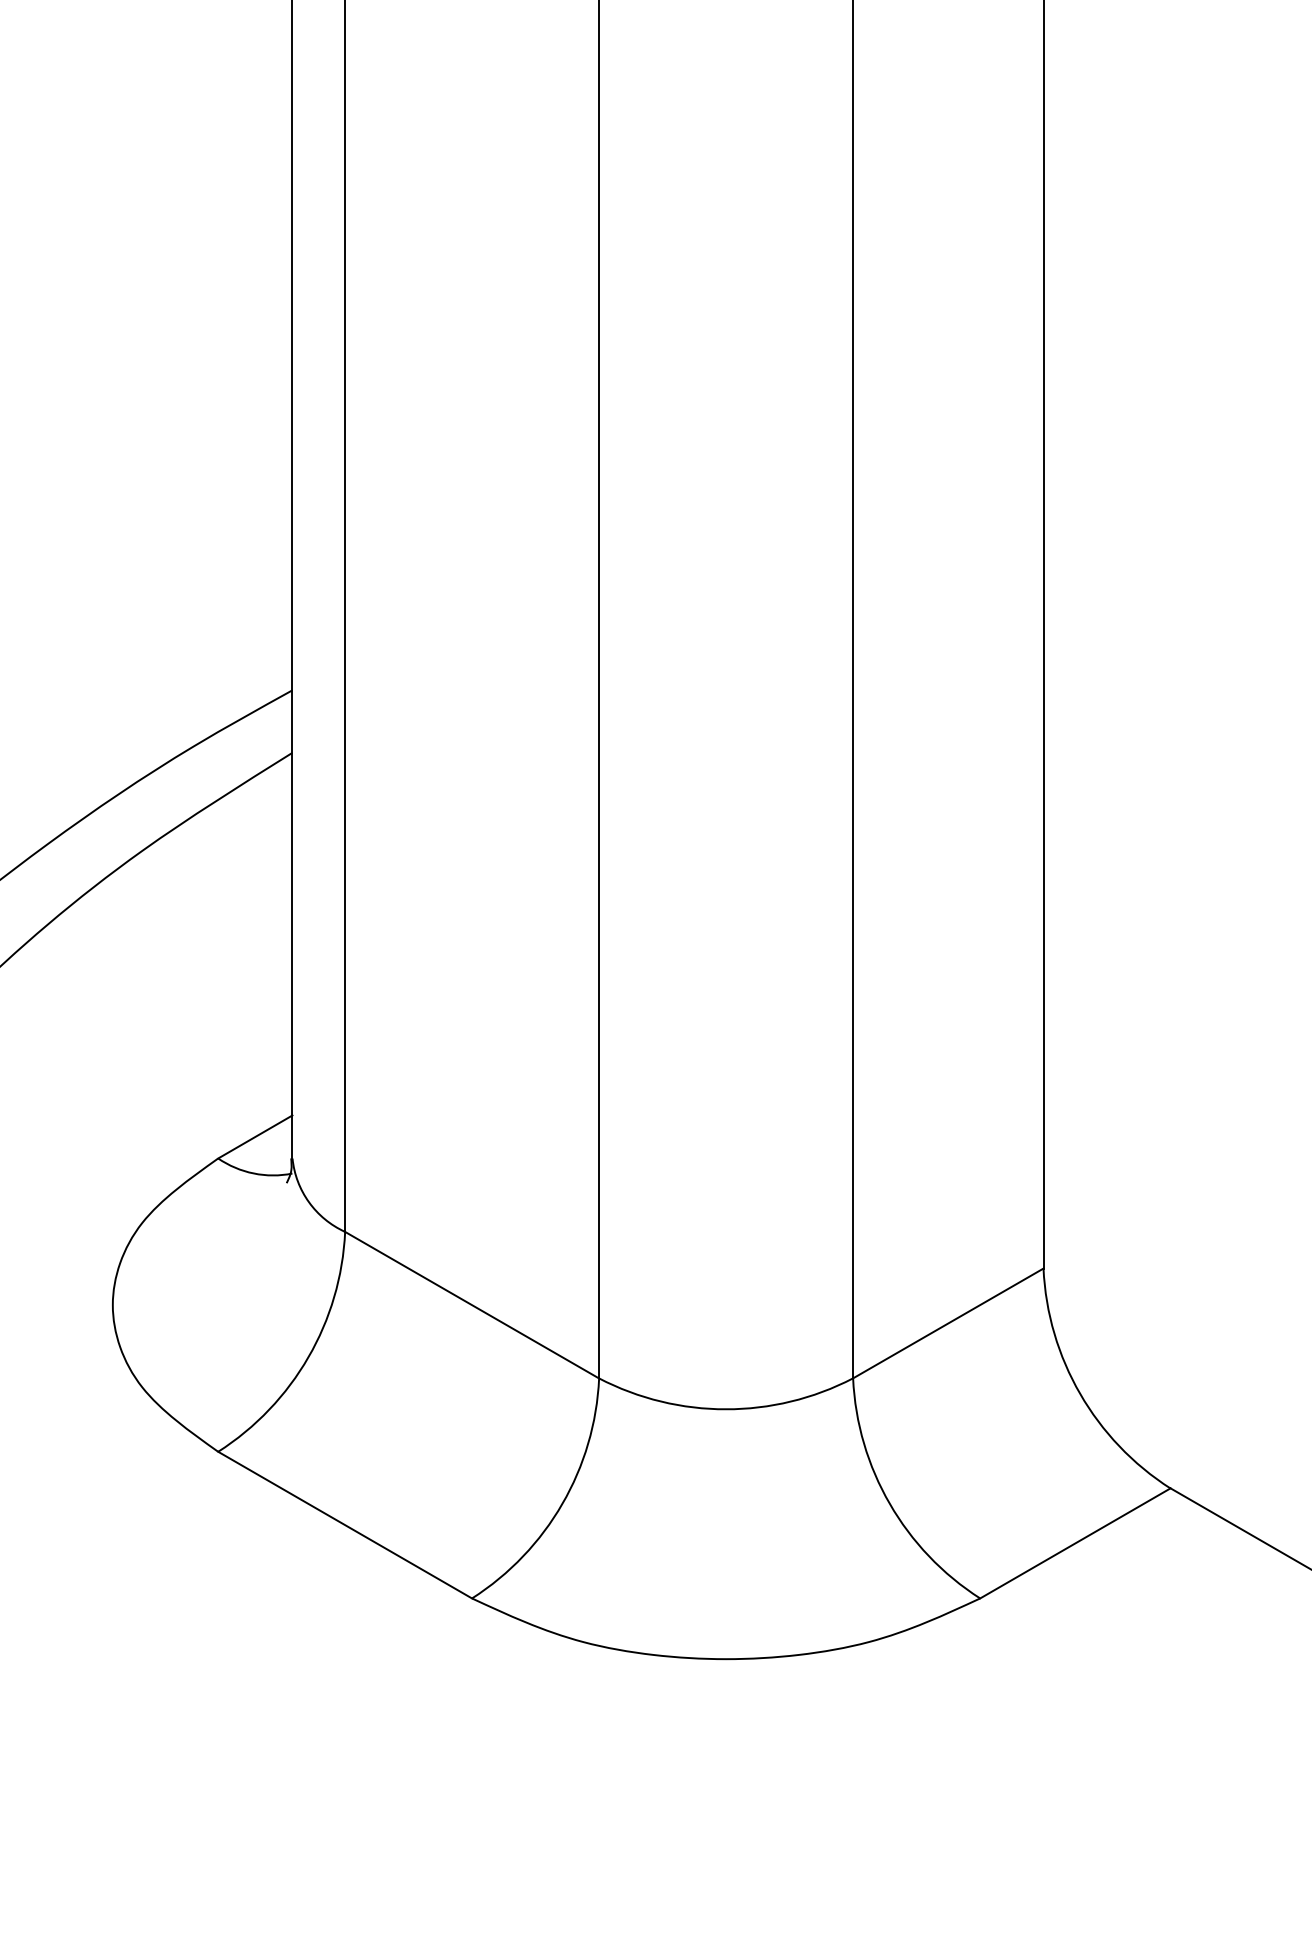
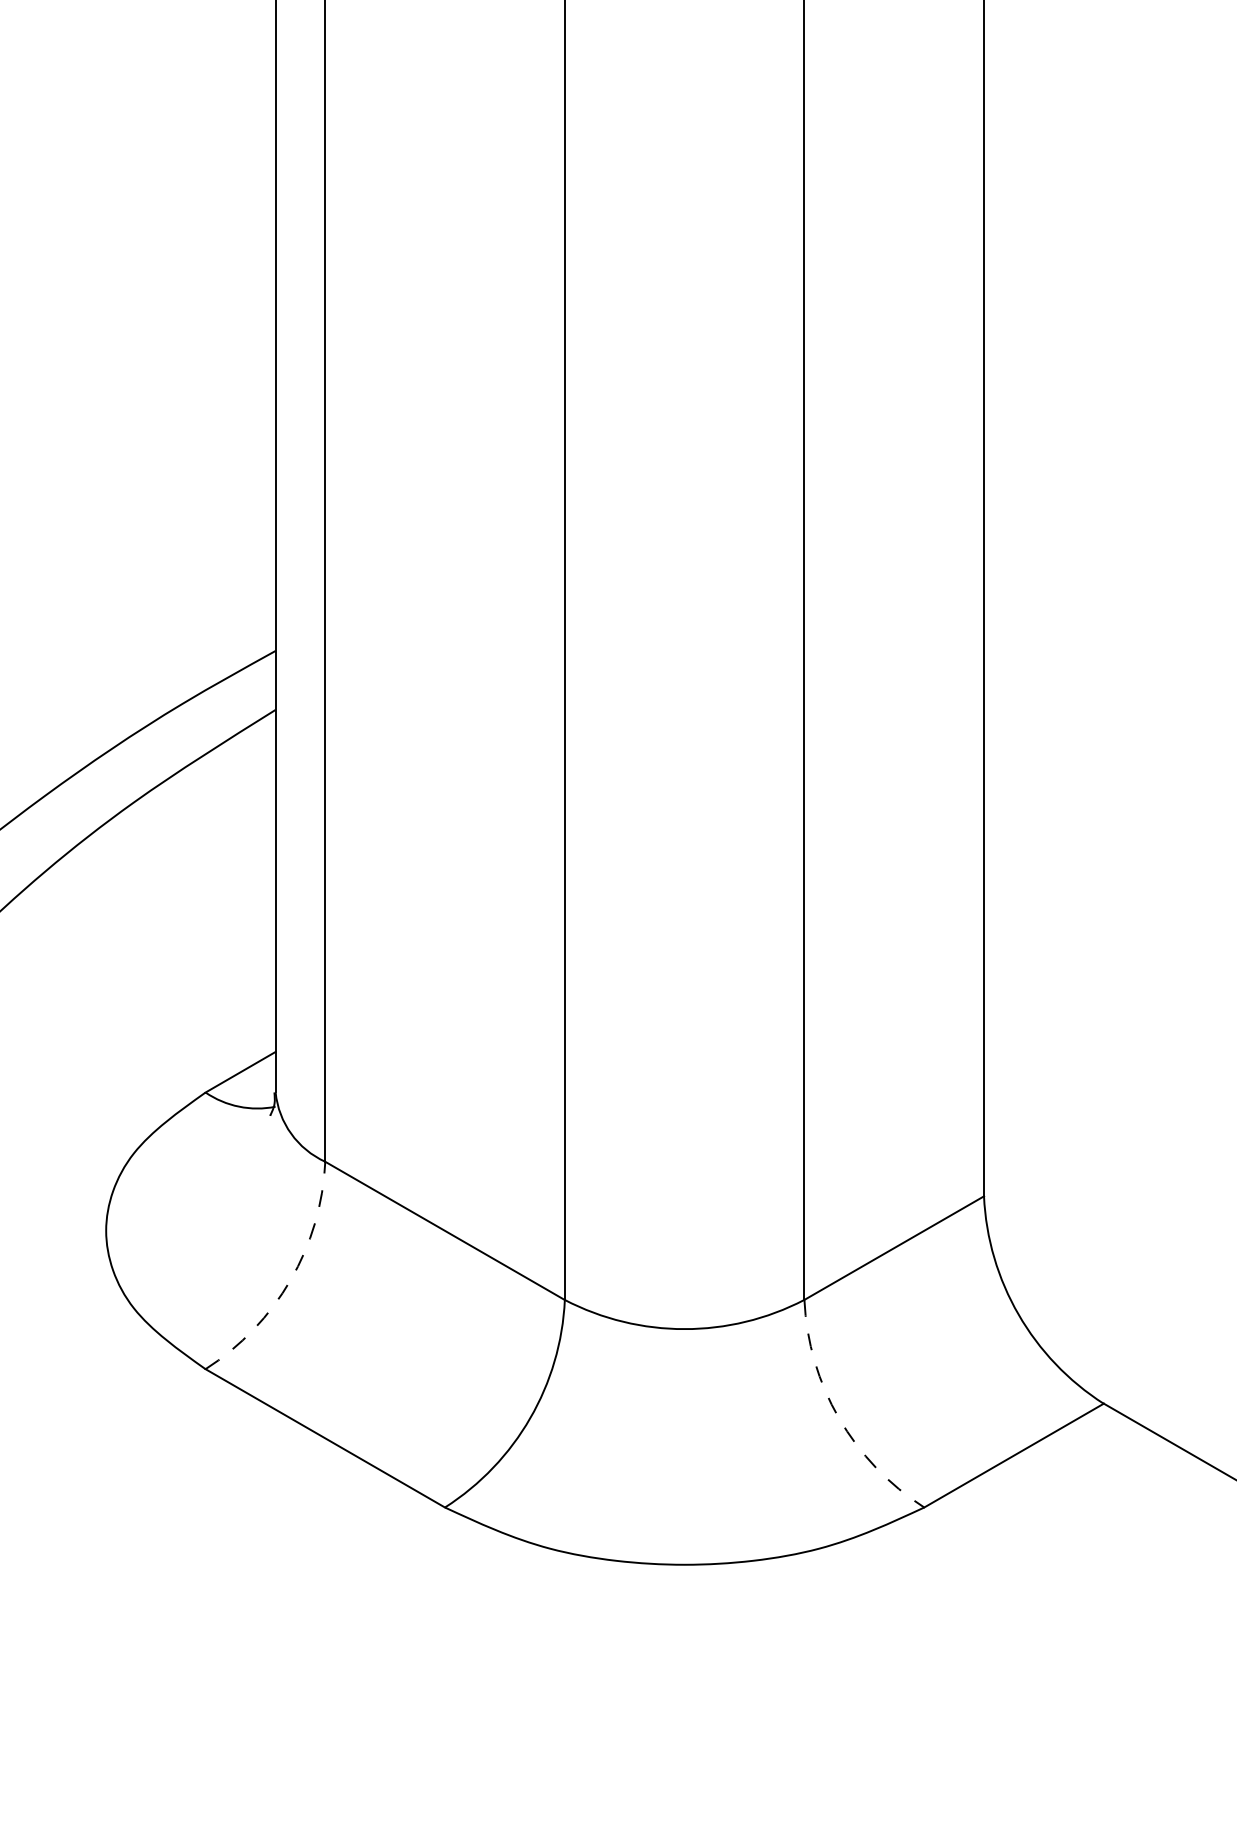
arc: (308, 1357) -> (290, 1280), solid -> dashed
arc: (889, 1503) -> (838, 1417), solid -> dashed

